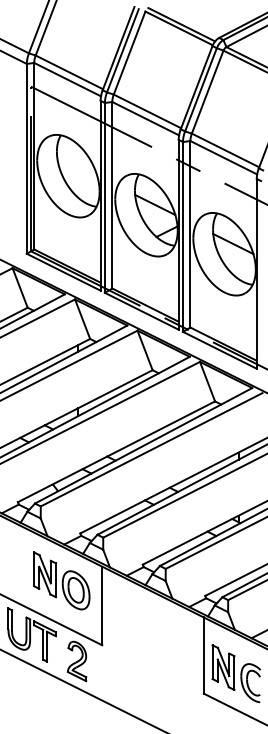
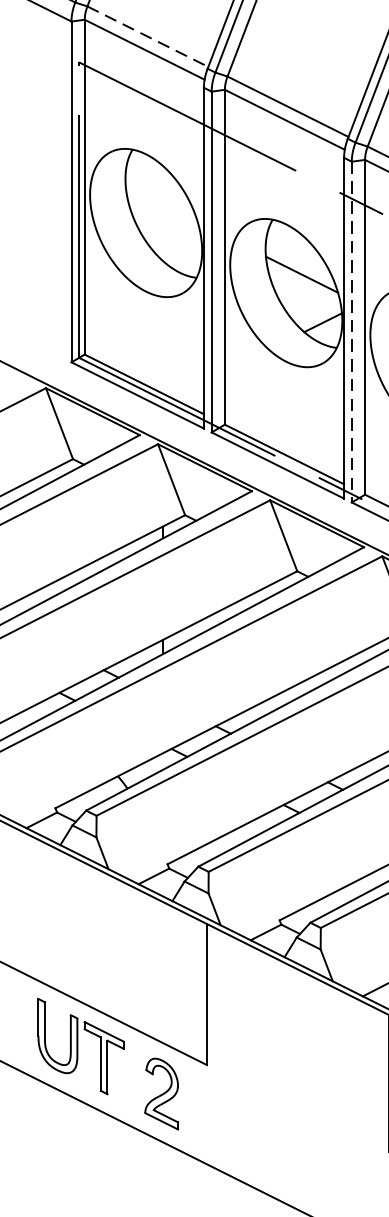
line: (69, 72) -> (148, 36), solid -> dashed
line: (183, 236) -> (352, 331), solid -> dashed
part: (61, 580) -> (133, 948), removed

